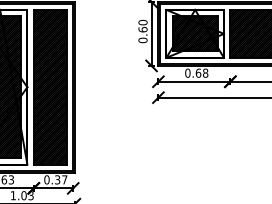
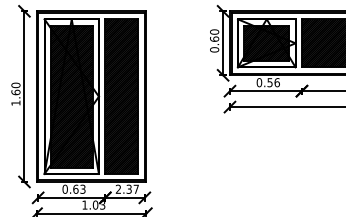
text: (201, 73) -> (273, 82), 0.68 -> 0.56
text: (46, 179) -> (118, 188), 0.37 -> 2.37

